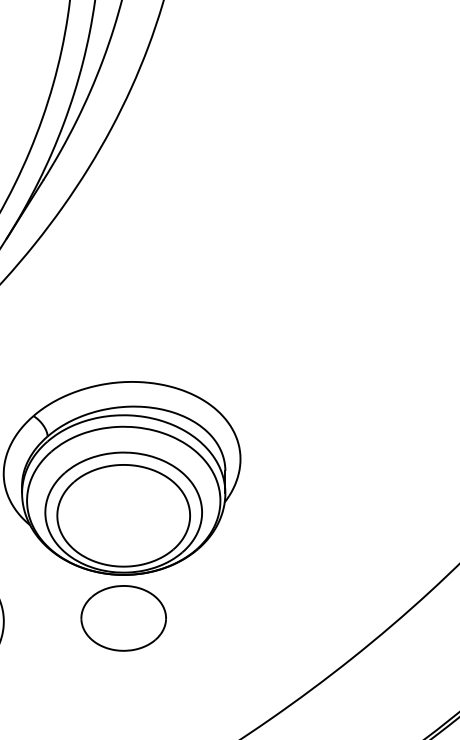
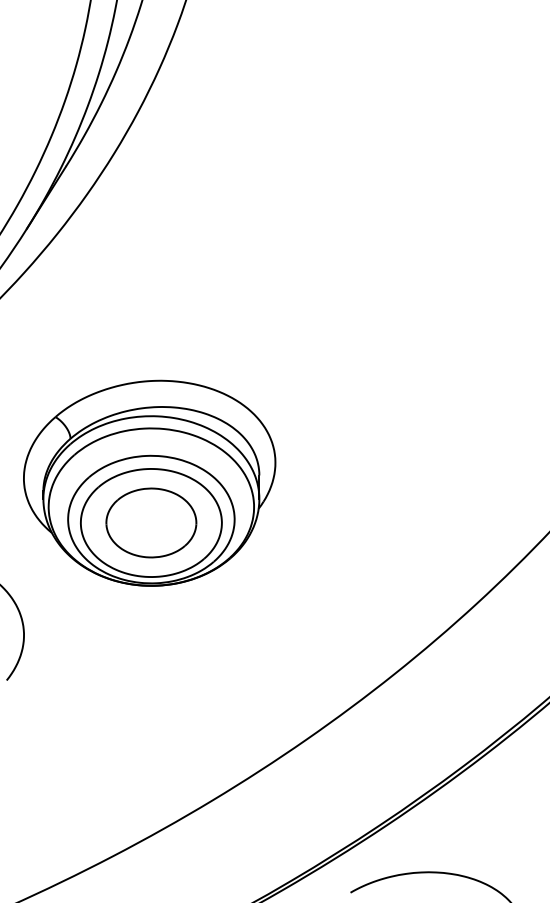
part: (123, 617) -> (151, 522), moved

